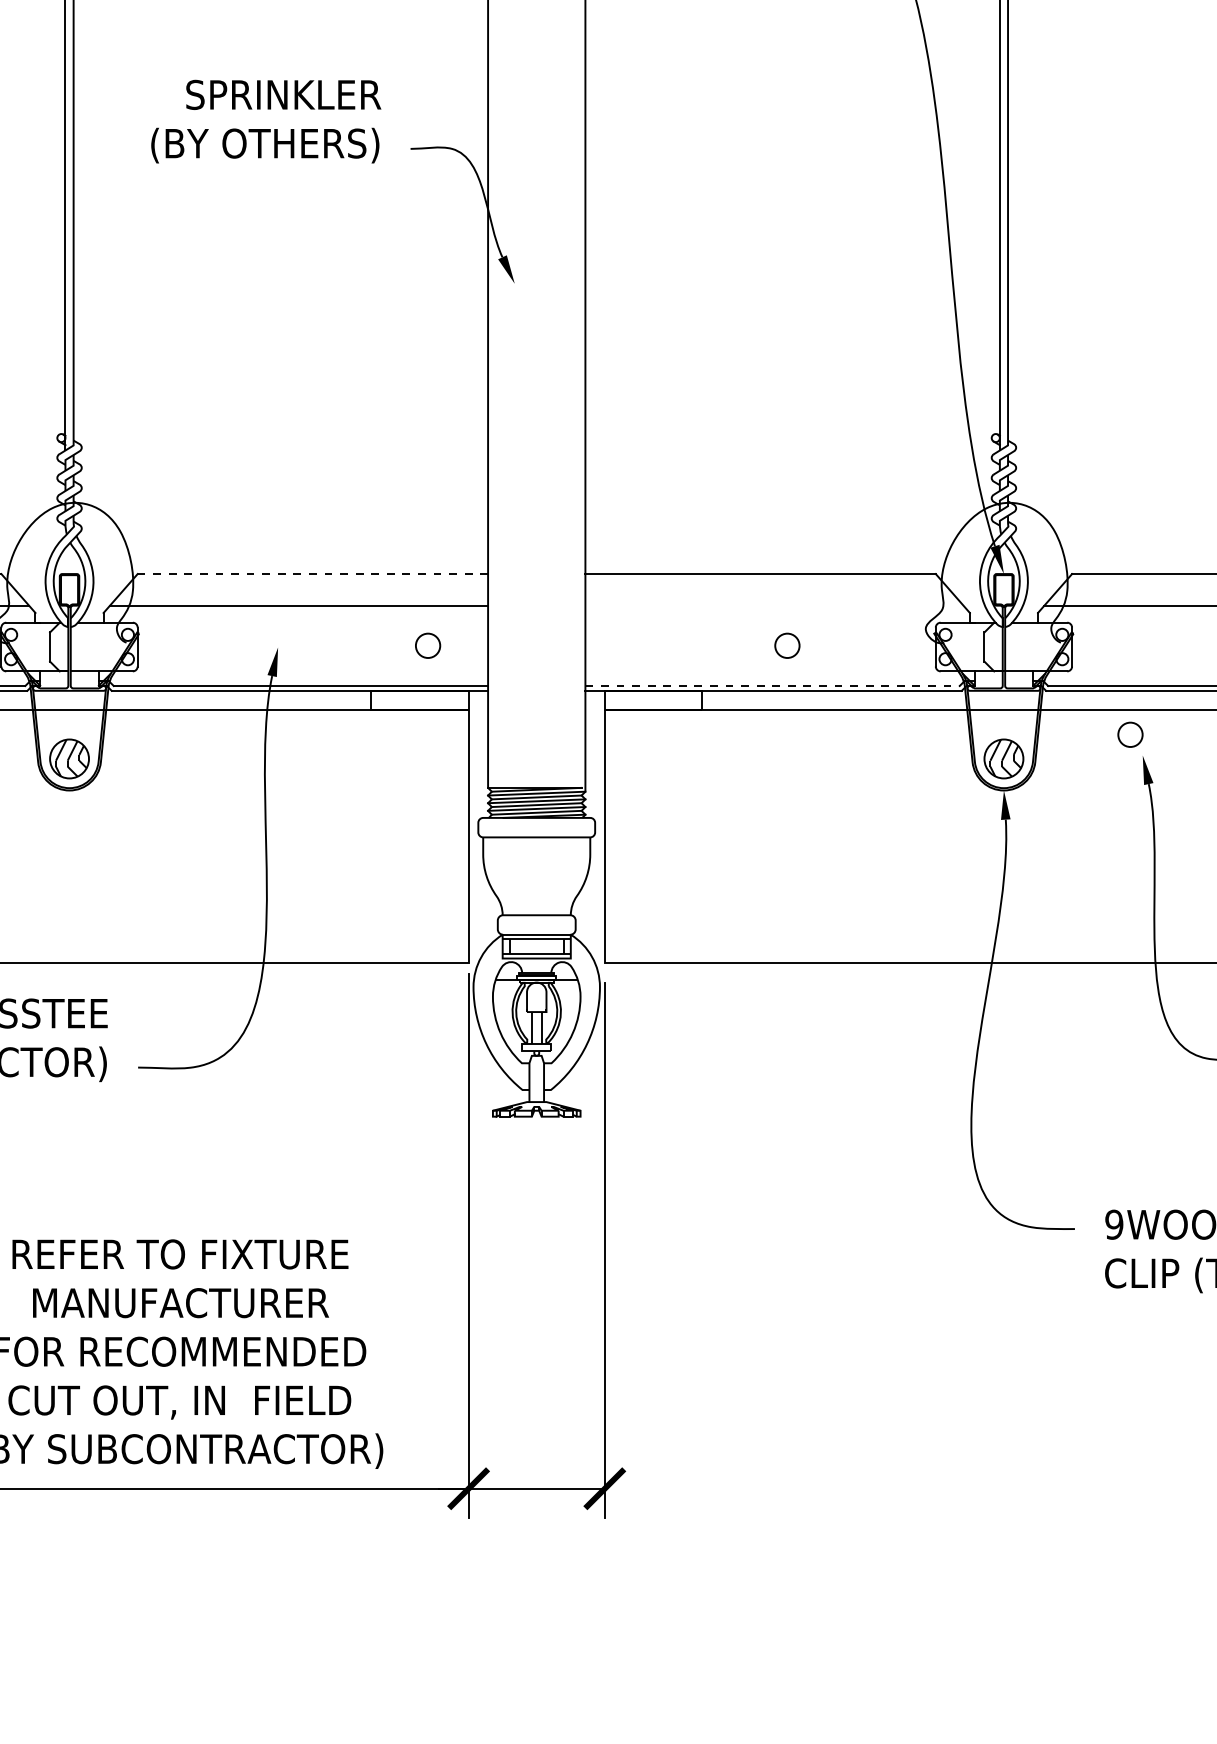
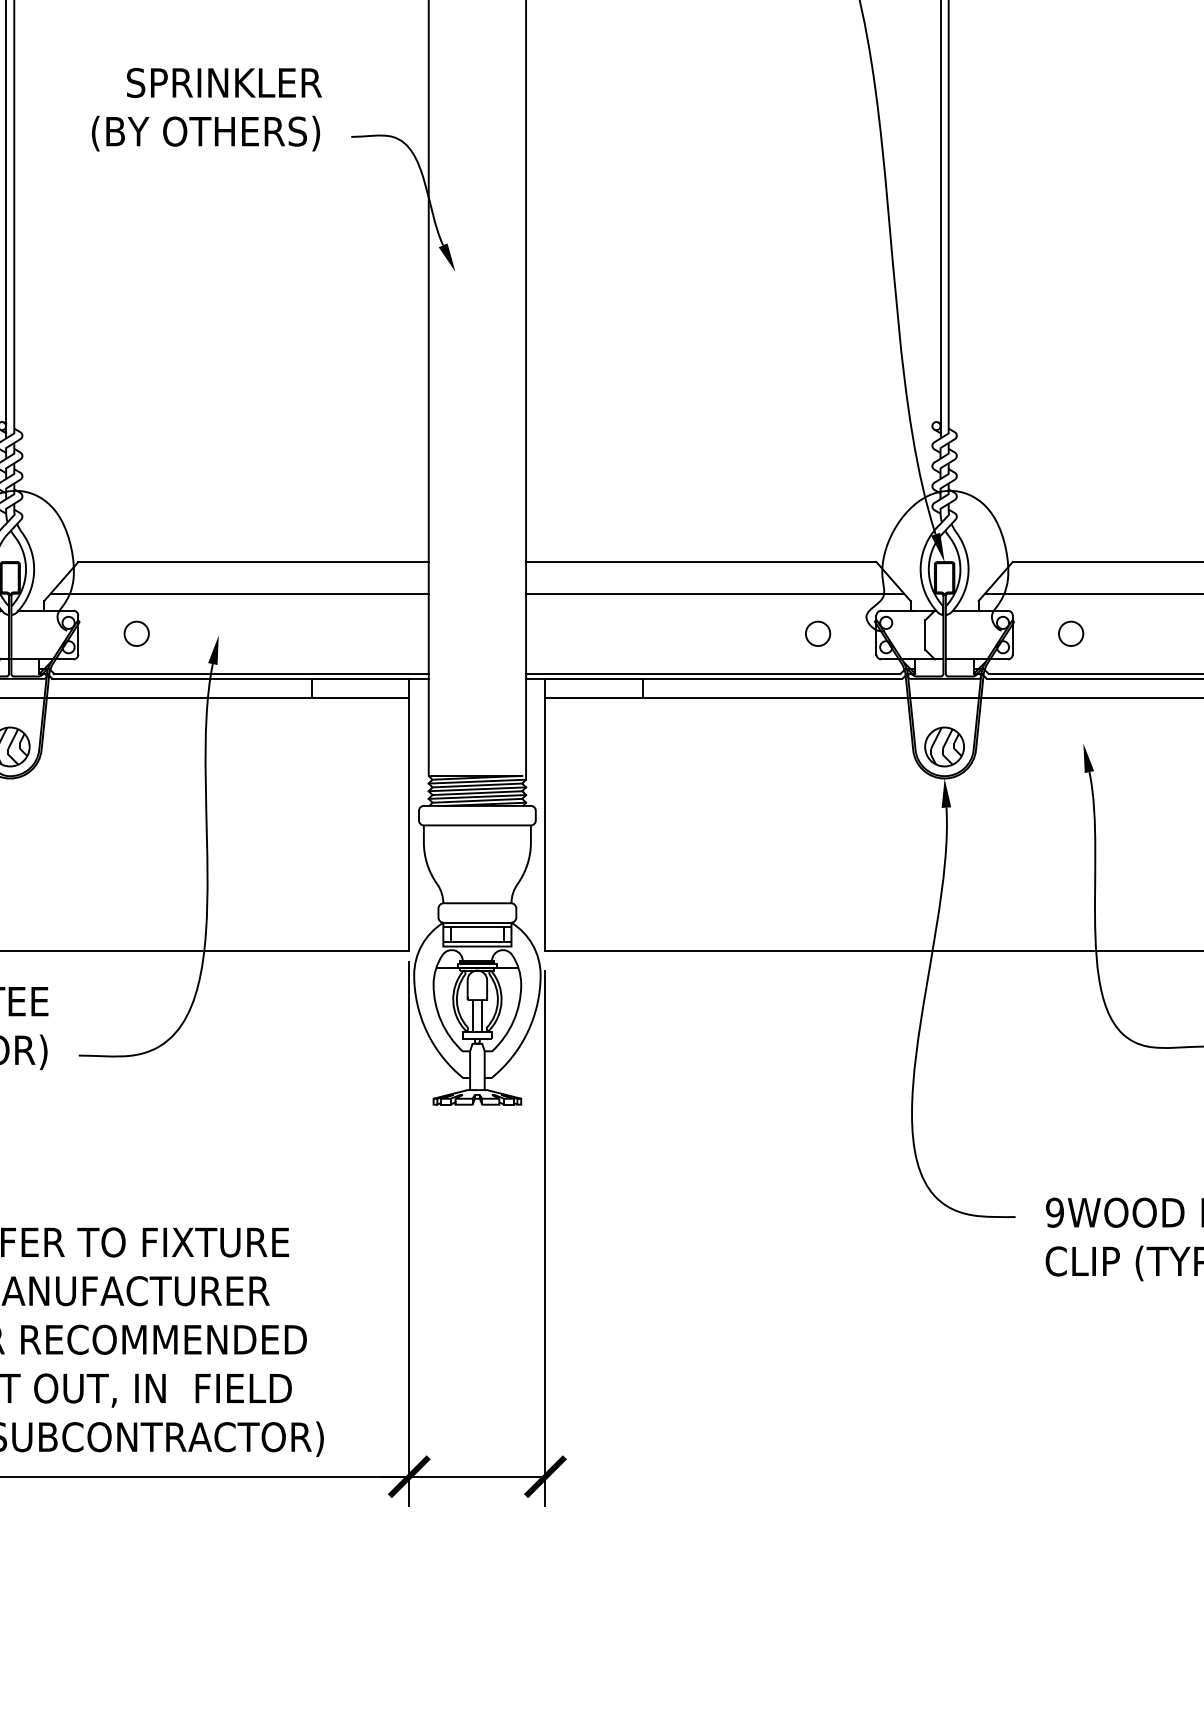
line: (313, 574) -> (254, 562), dashed -> solid
line: (774, 605) -> (715, 593), added
circle: (428, 645) -> (137, 633), moved
circle: (787, 645) -> (818, 633), moved
line: (773, 685) -> (714, 673), dashed -> solid
circle: (1130, 734) -> (1071, 633), moved

